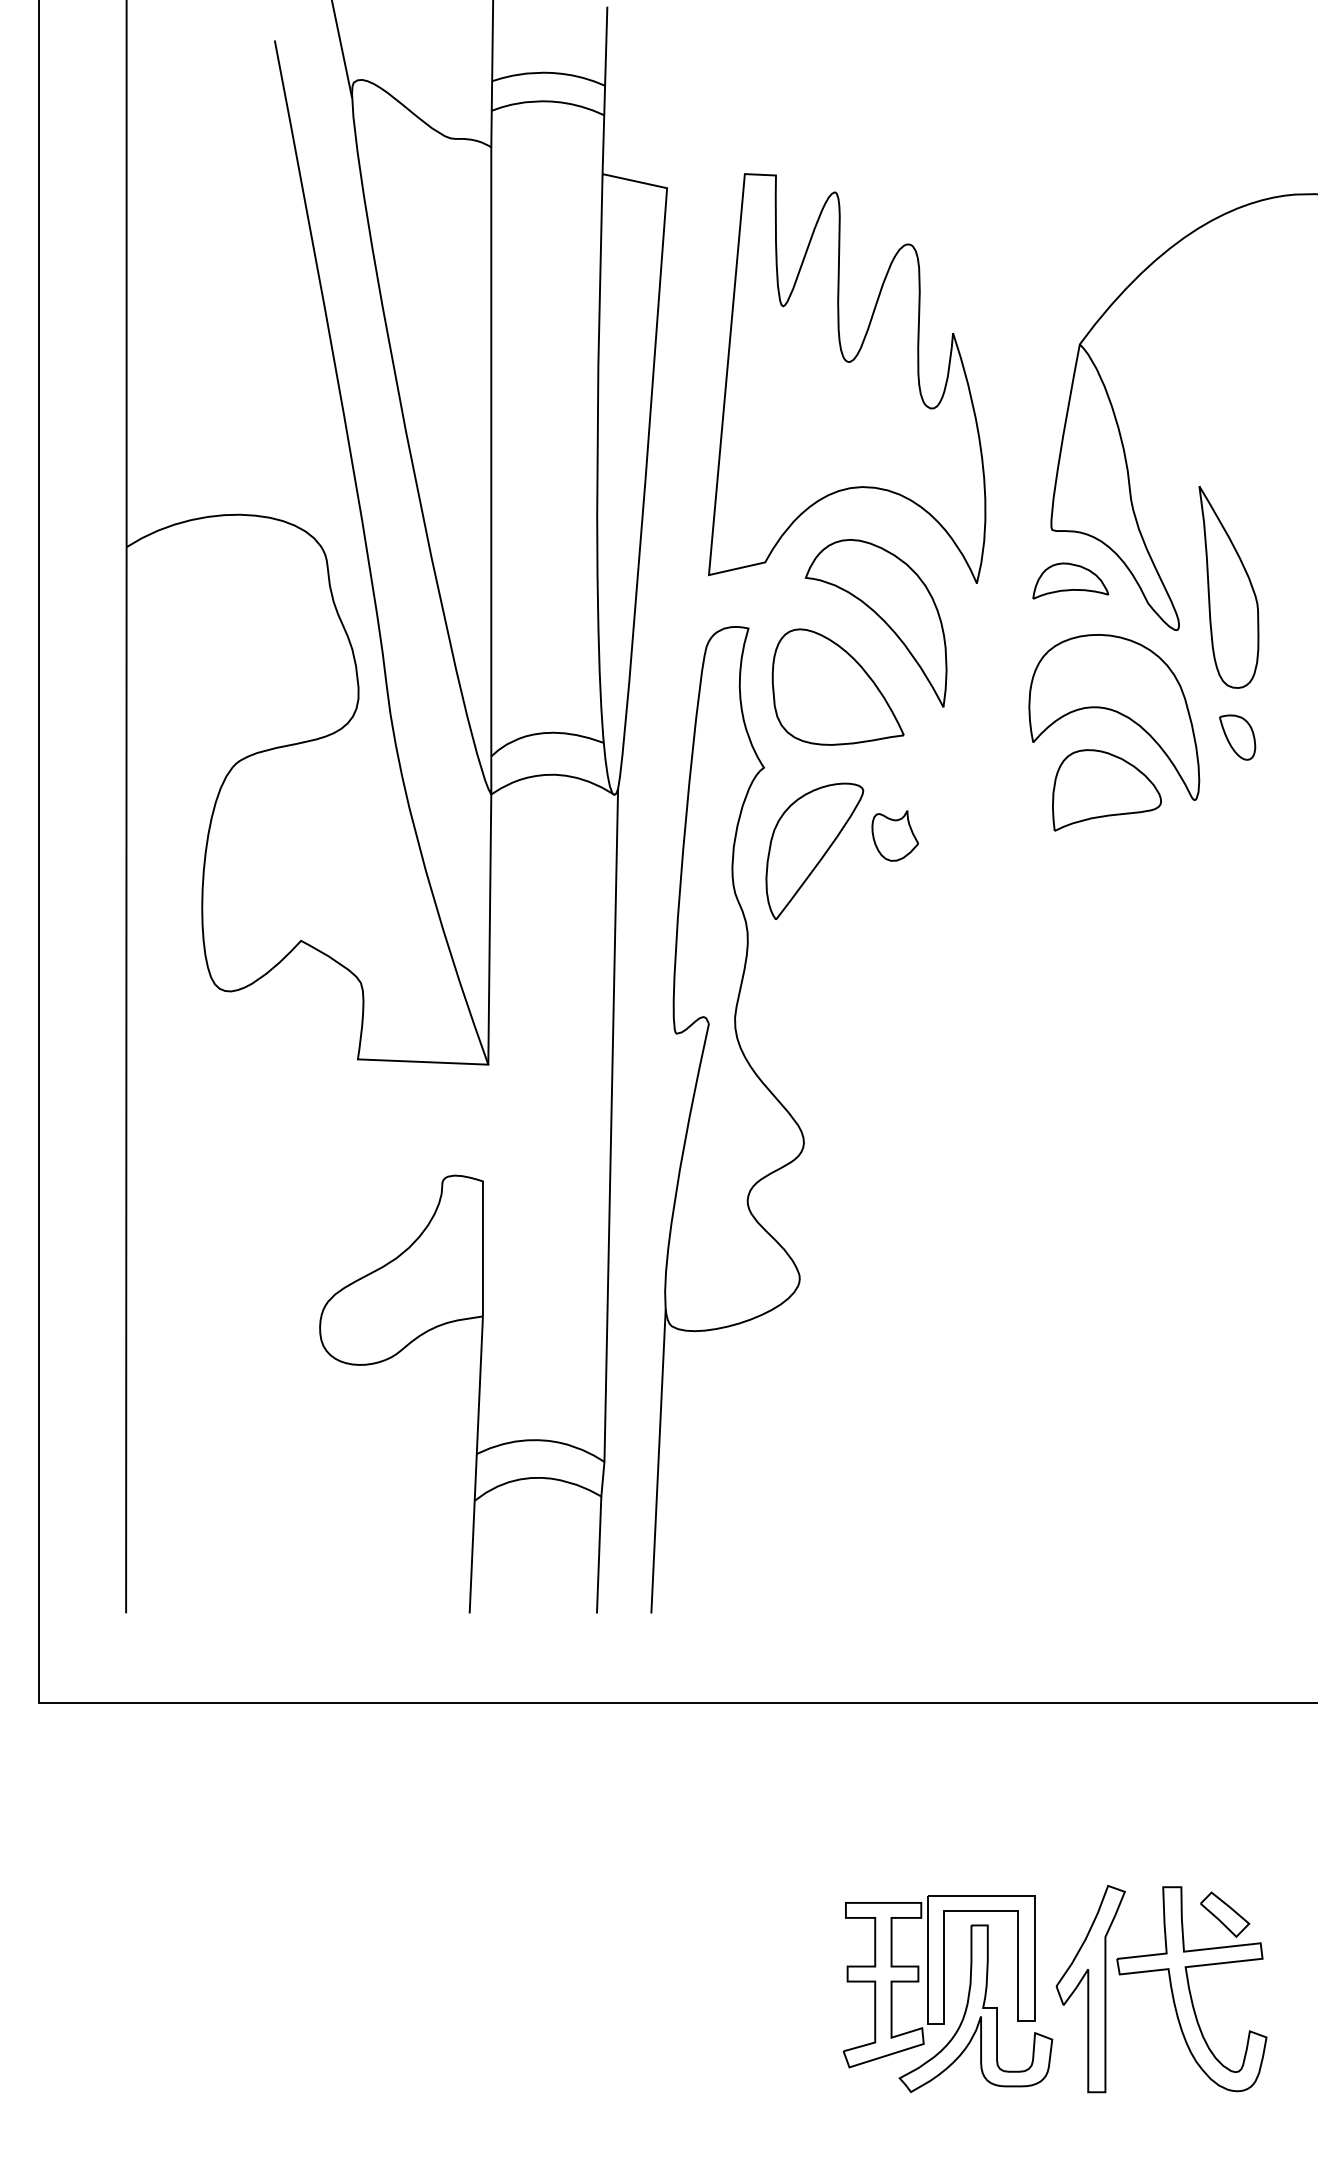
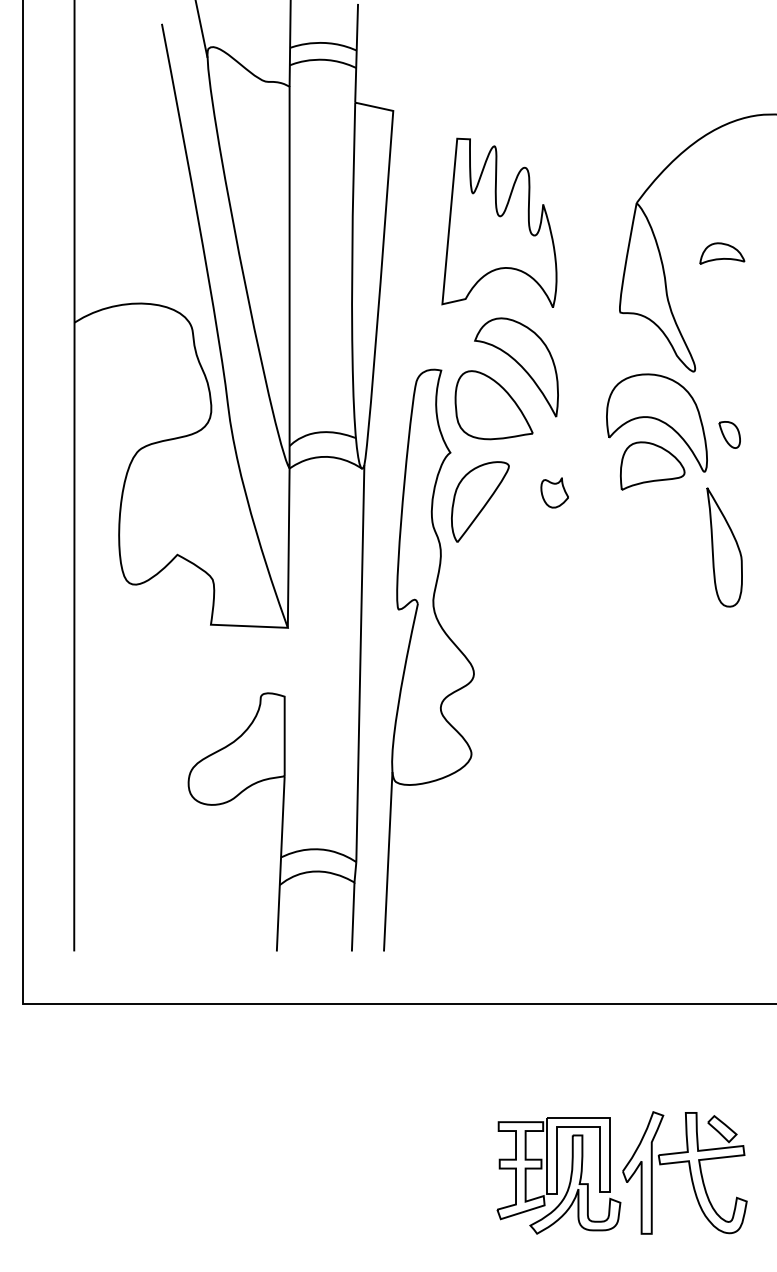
part: (847, 377) -> (499, 222), size x0.7
part: (1071, 580) -> (722, 253), moved
part: (1228, 587) -> (724, 547), moved
part: (894, 835) -> (554, 492), moved

